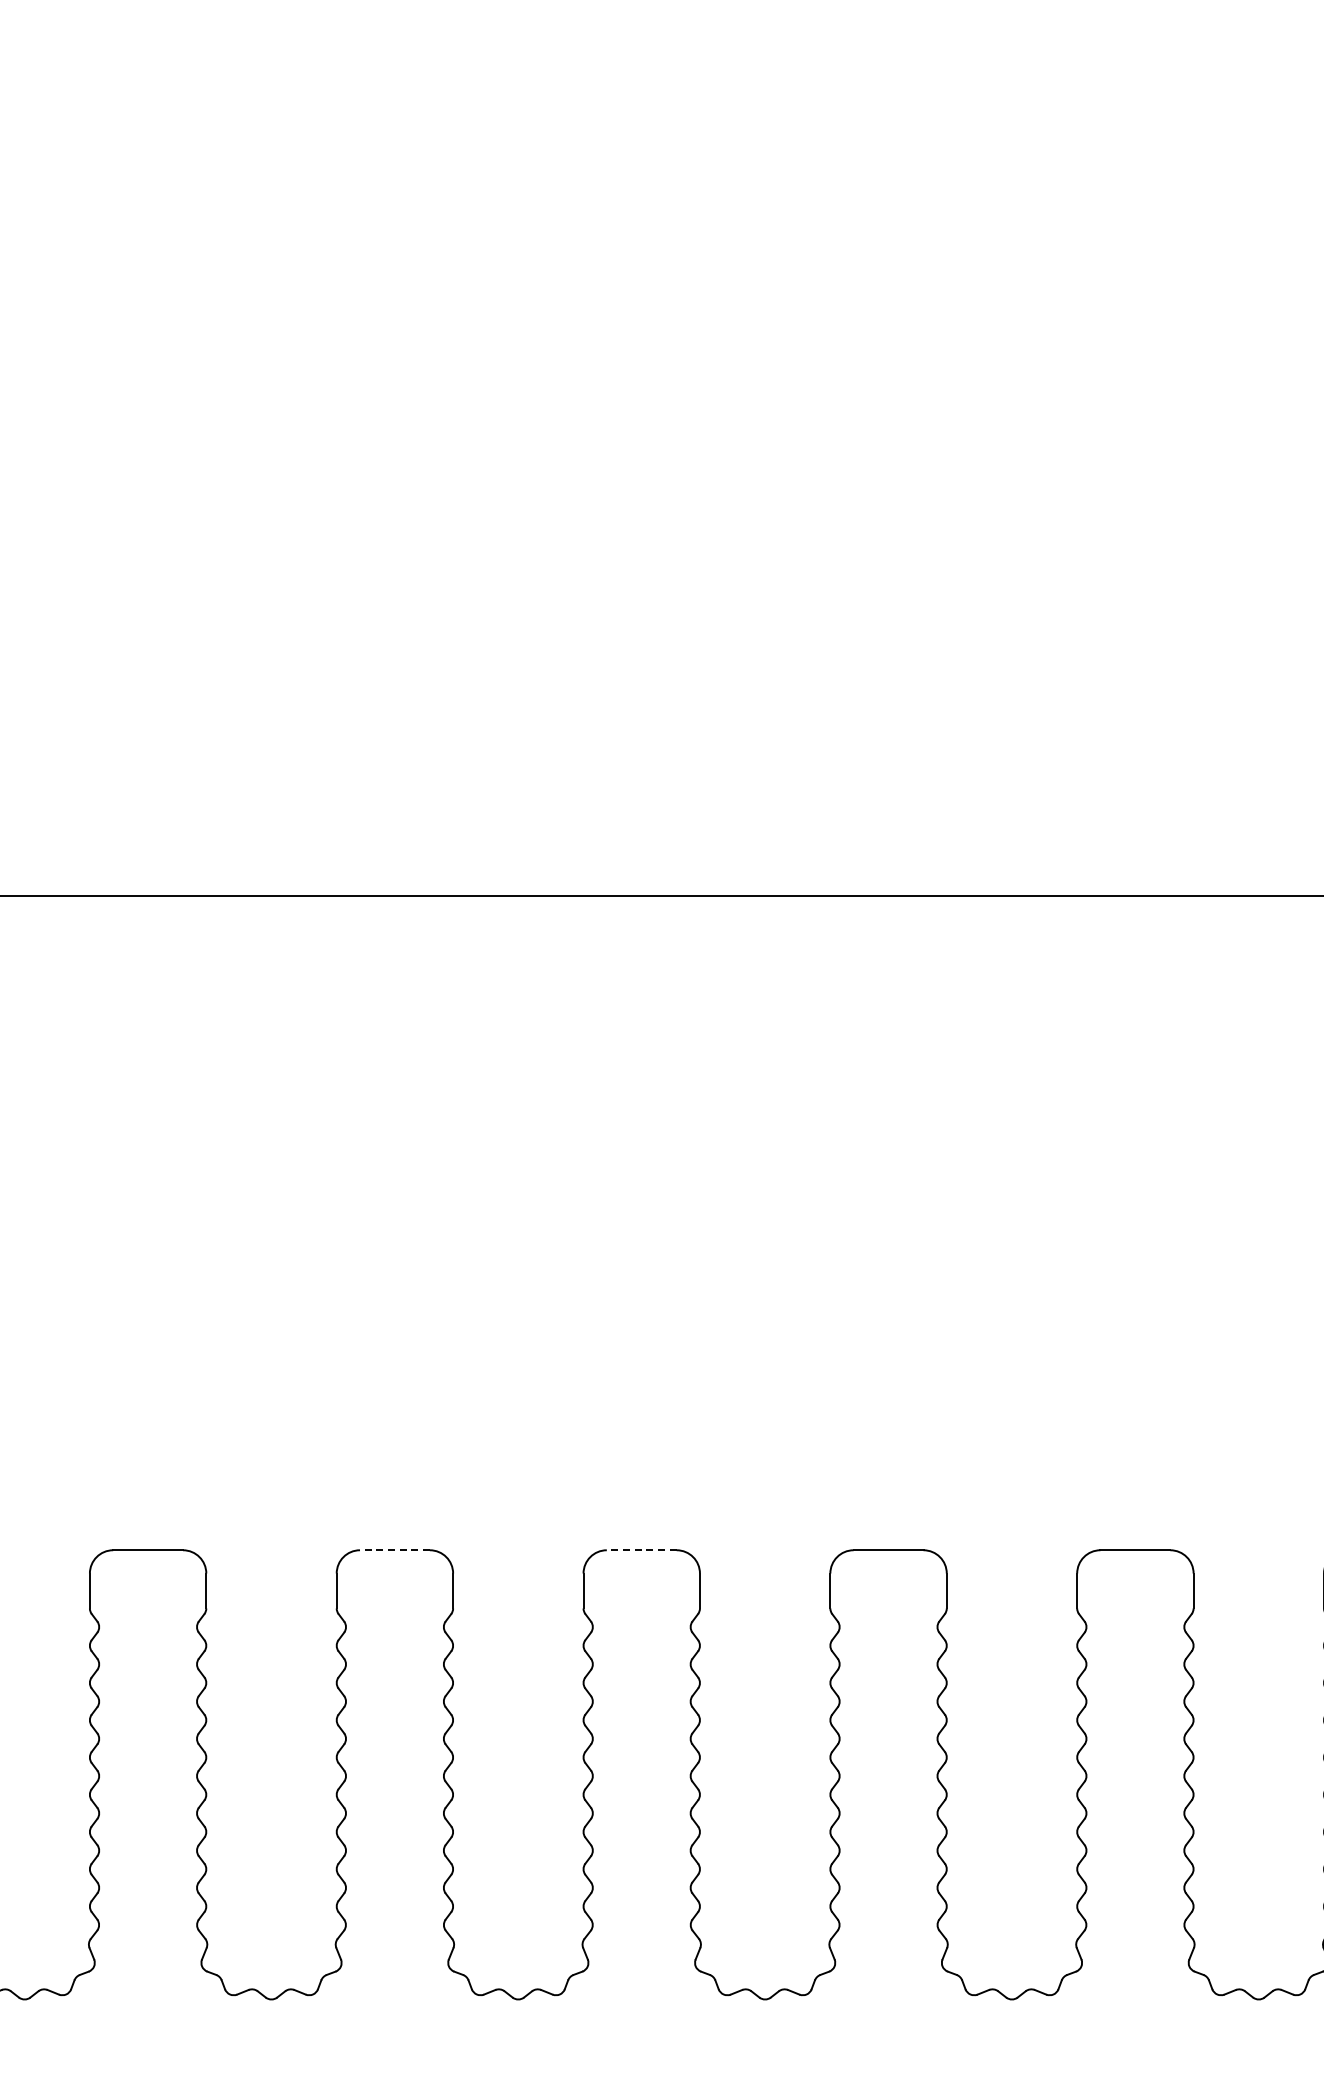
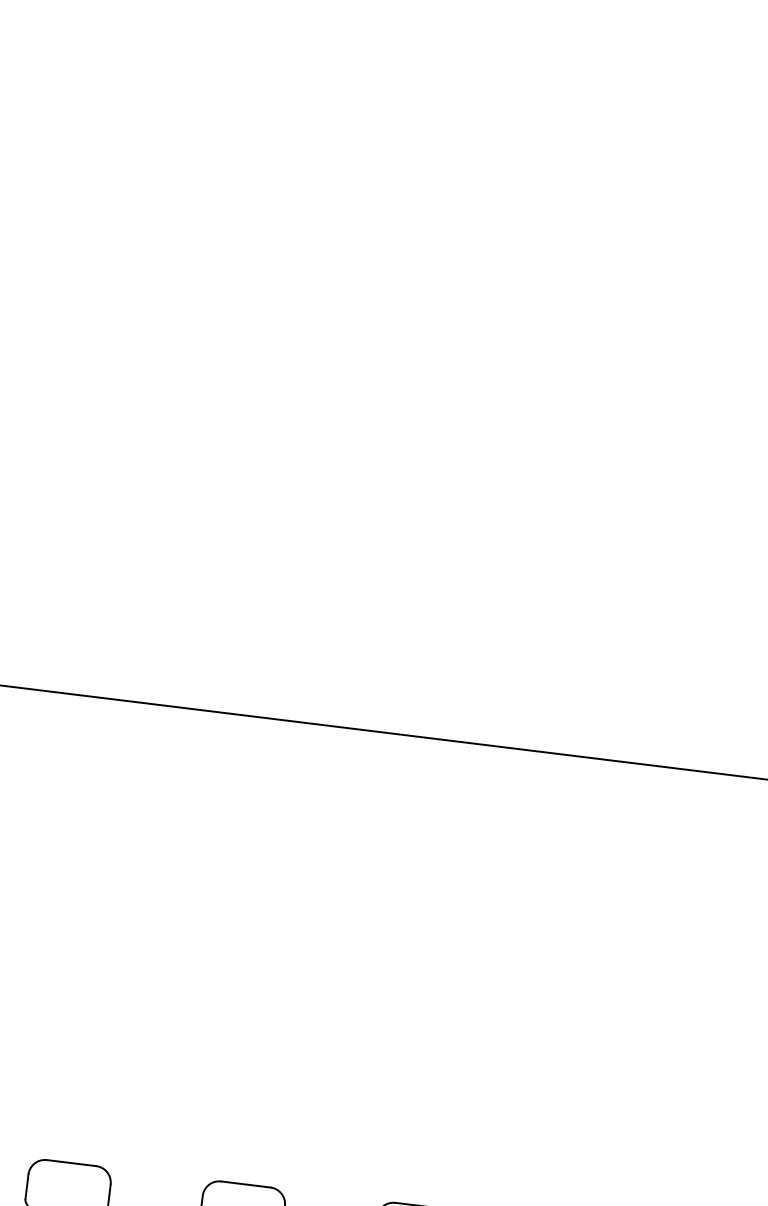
line: (394, 1550) -> (71, 1163), dashed -> solid
line: (641, 1550) -> (245, 1184), dashed -> solid

